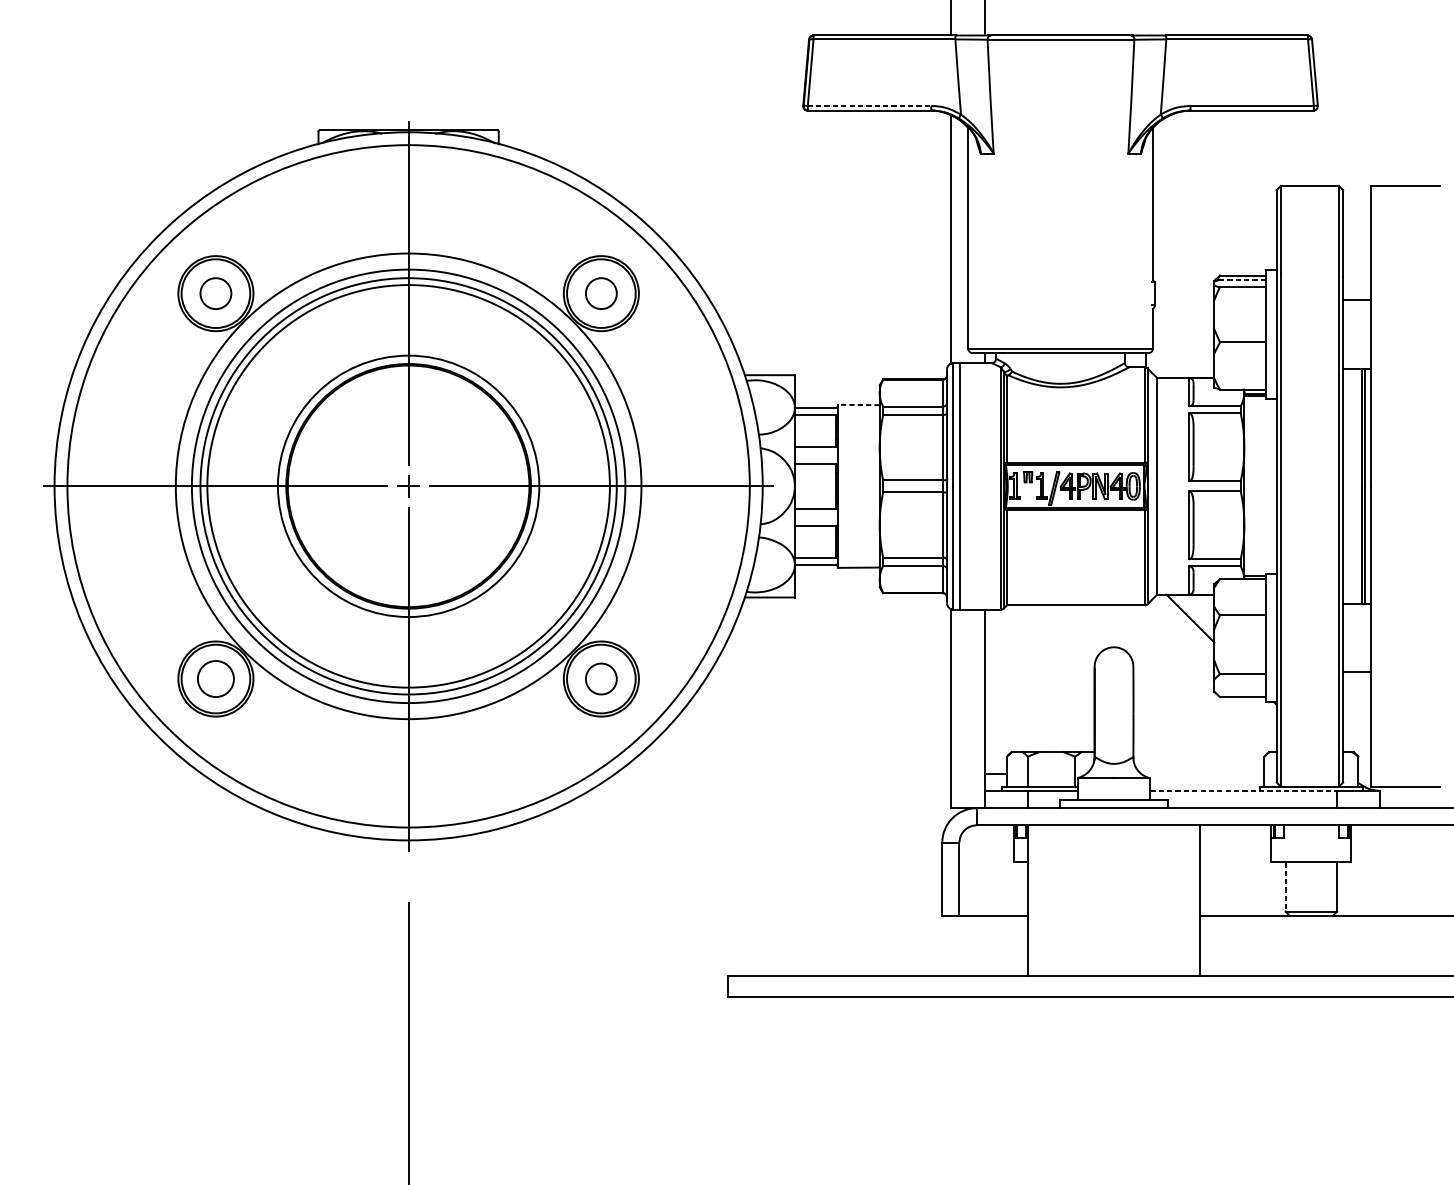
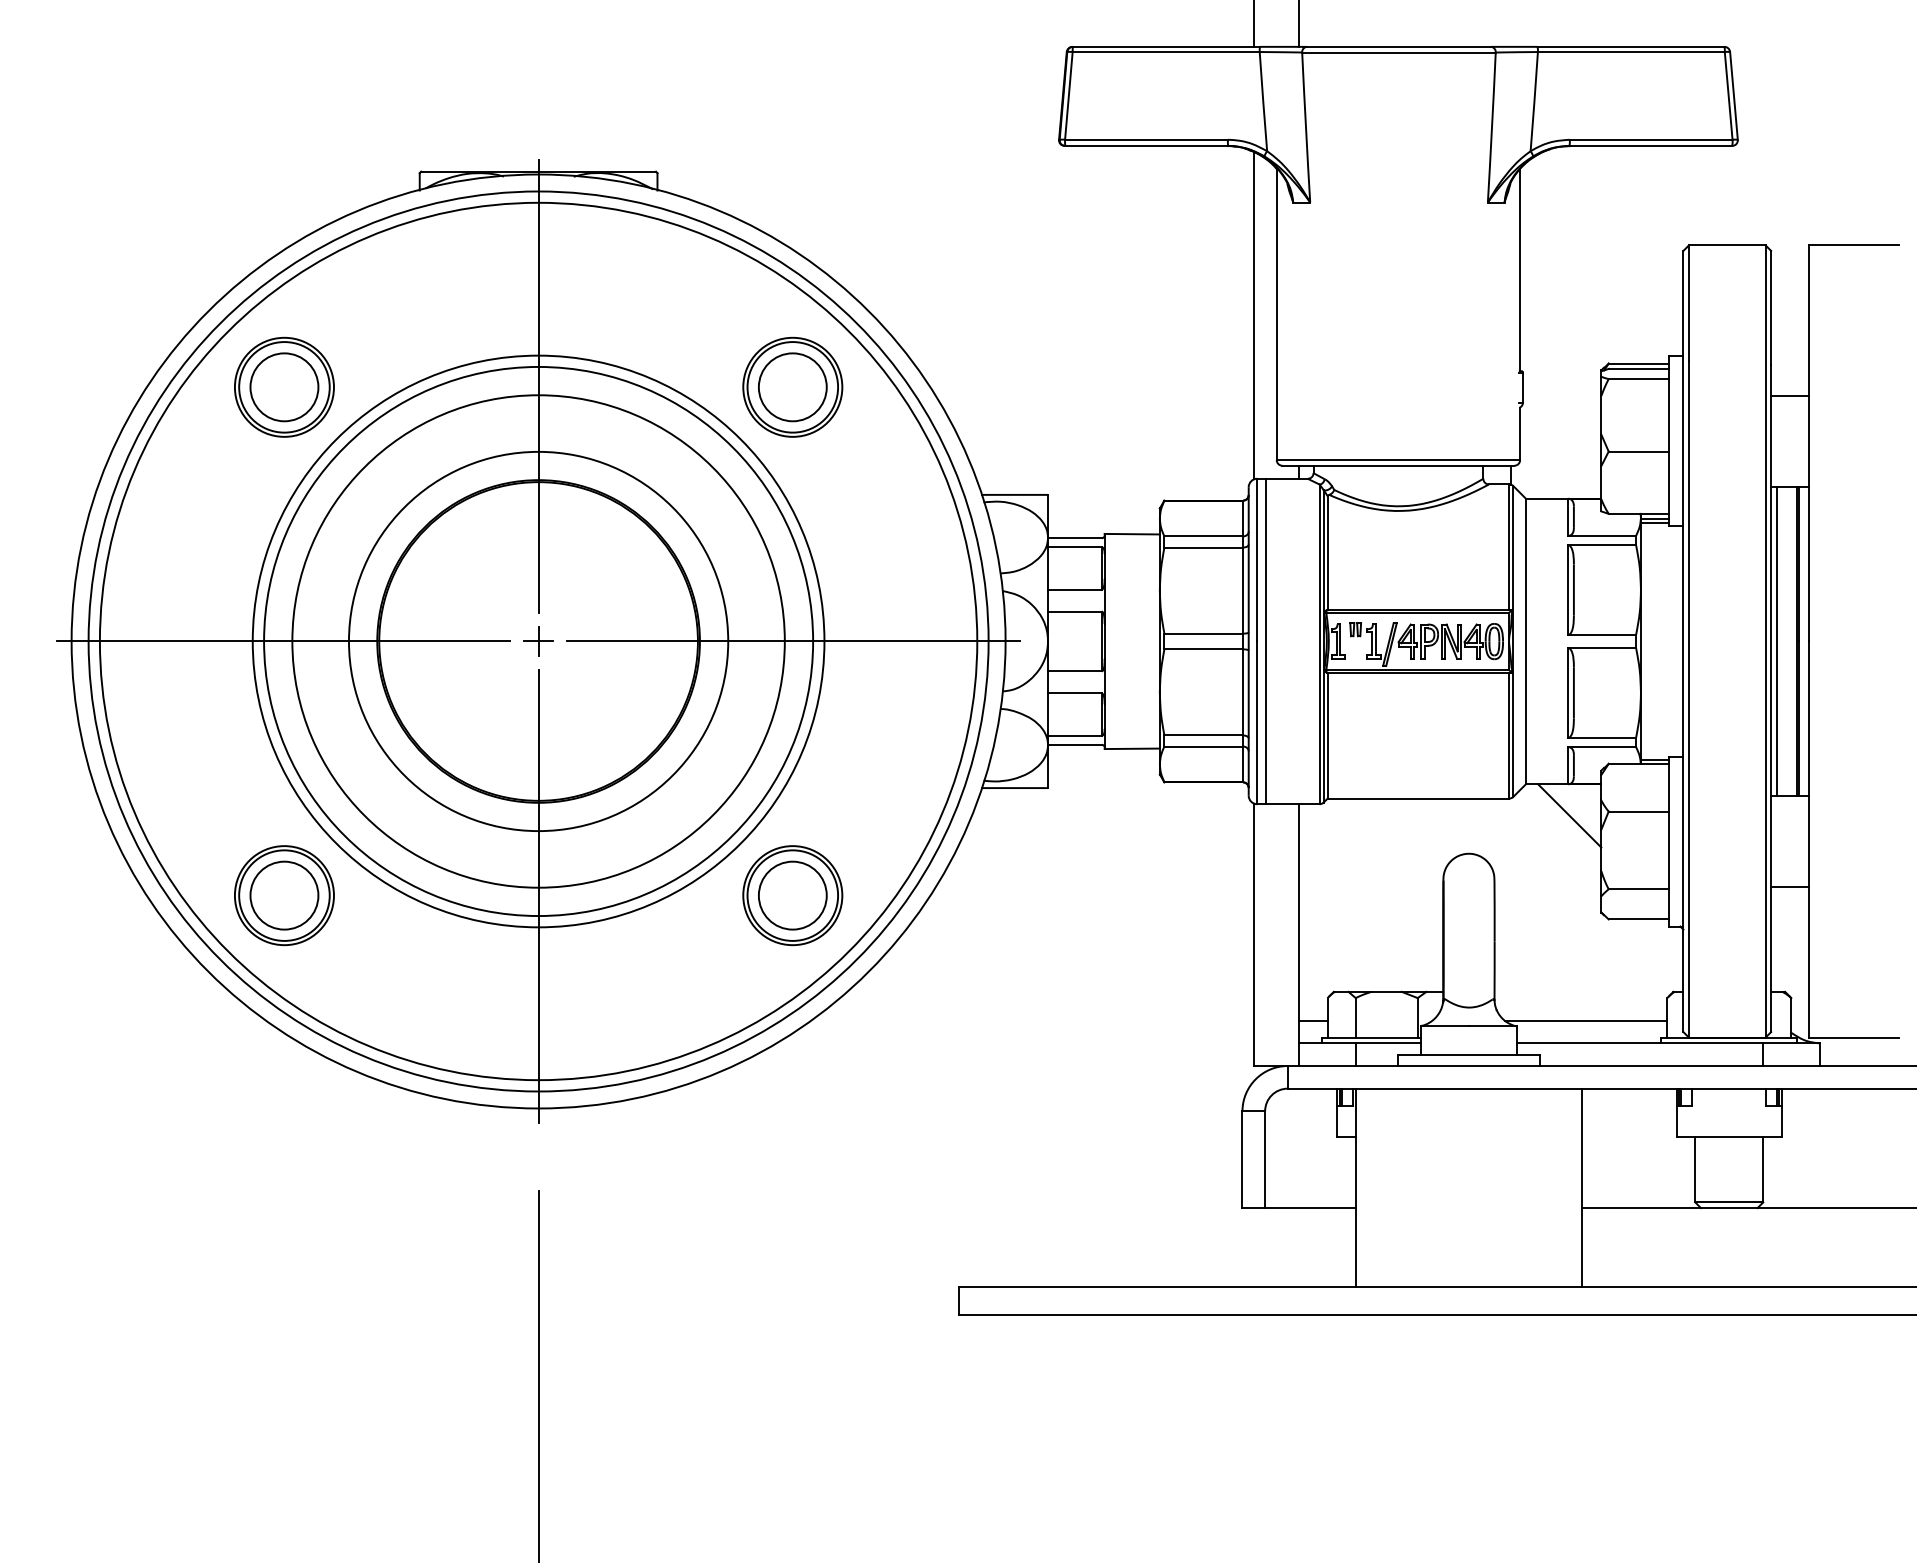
line: (870, 105) -> (1147, 139), dashed -> solid
line: (1242, 279) -> (1638, 368), dashed -> solid
circle: (215, 293) -> (284, 387), size x1.67
circle: (601, 293) -> (792, 387), size x1.67
line: (858, 405) -> (1132, 534), dashed -> solid
circle: (408, 486) -> (538, 641), size x0.71
circle: (408, 486) -> (538, 641), size x1.43
circle: (408, 486) -> (538, 641), size x1.43
line: (1347, 486) -> (1776, 641), added
circle: (215, 678) -> (284, 895), size x1.43
circle: (601, 678) -> (792, 895), size x1.67
line: (1202, 773) -> (1585, 1020), added
line: (1244, 791) -> (1640, 1043), dashed -> solid
line: (1285, 886) -> (1695, 1169), dashed -> solid

